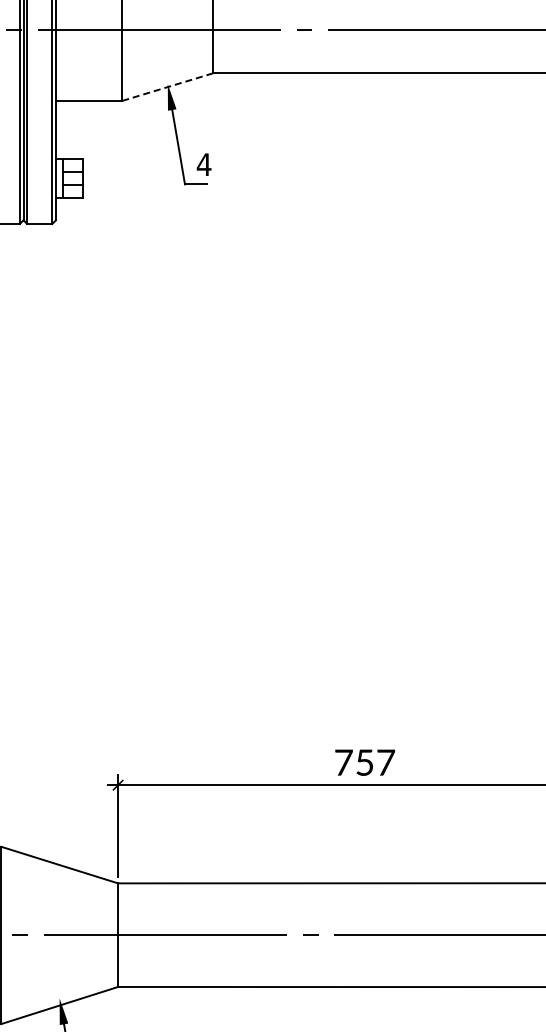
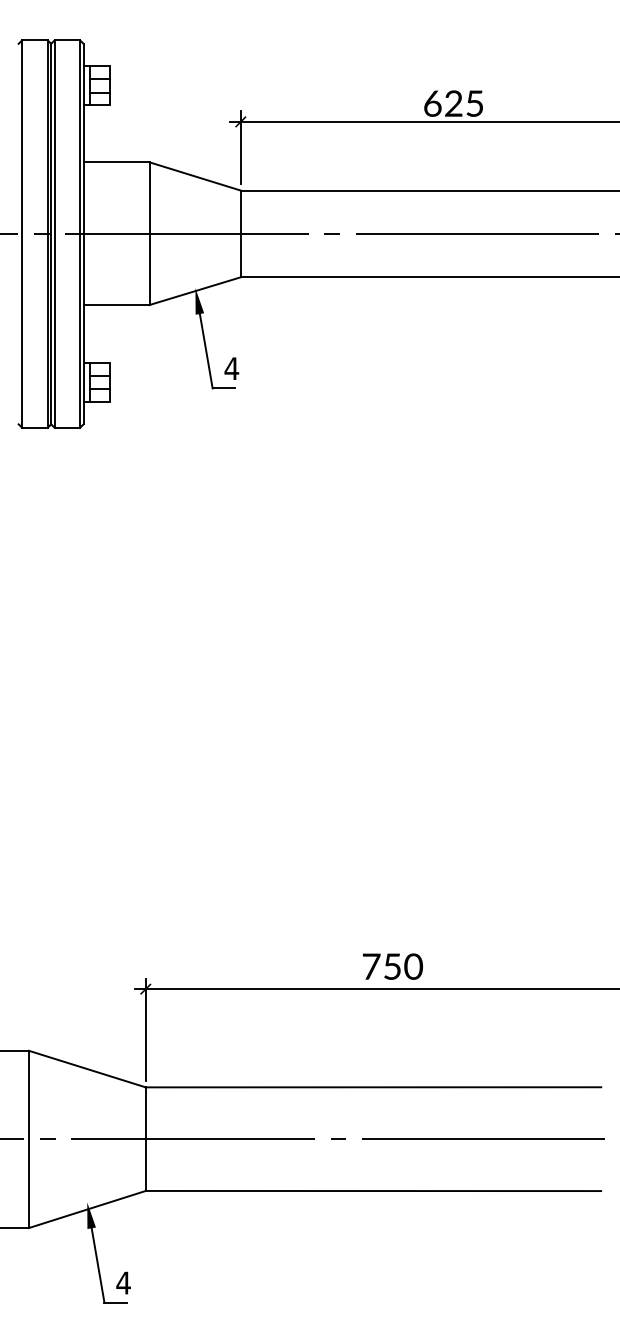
line: (167, 87) -> (195, 291), dashed -> solid
text: (385, 762) -> (413, 966), 757 -> 750

